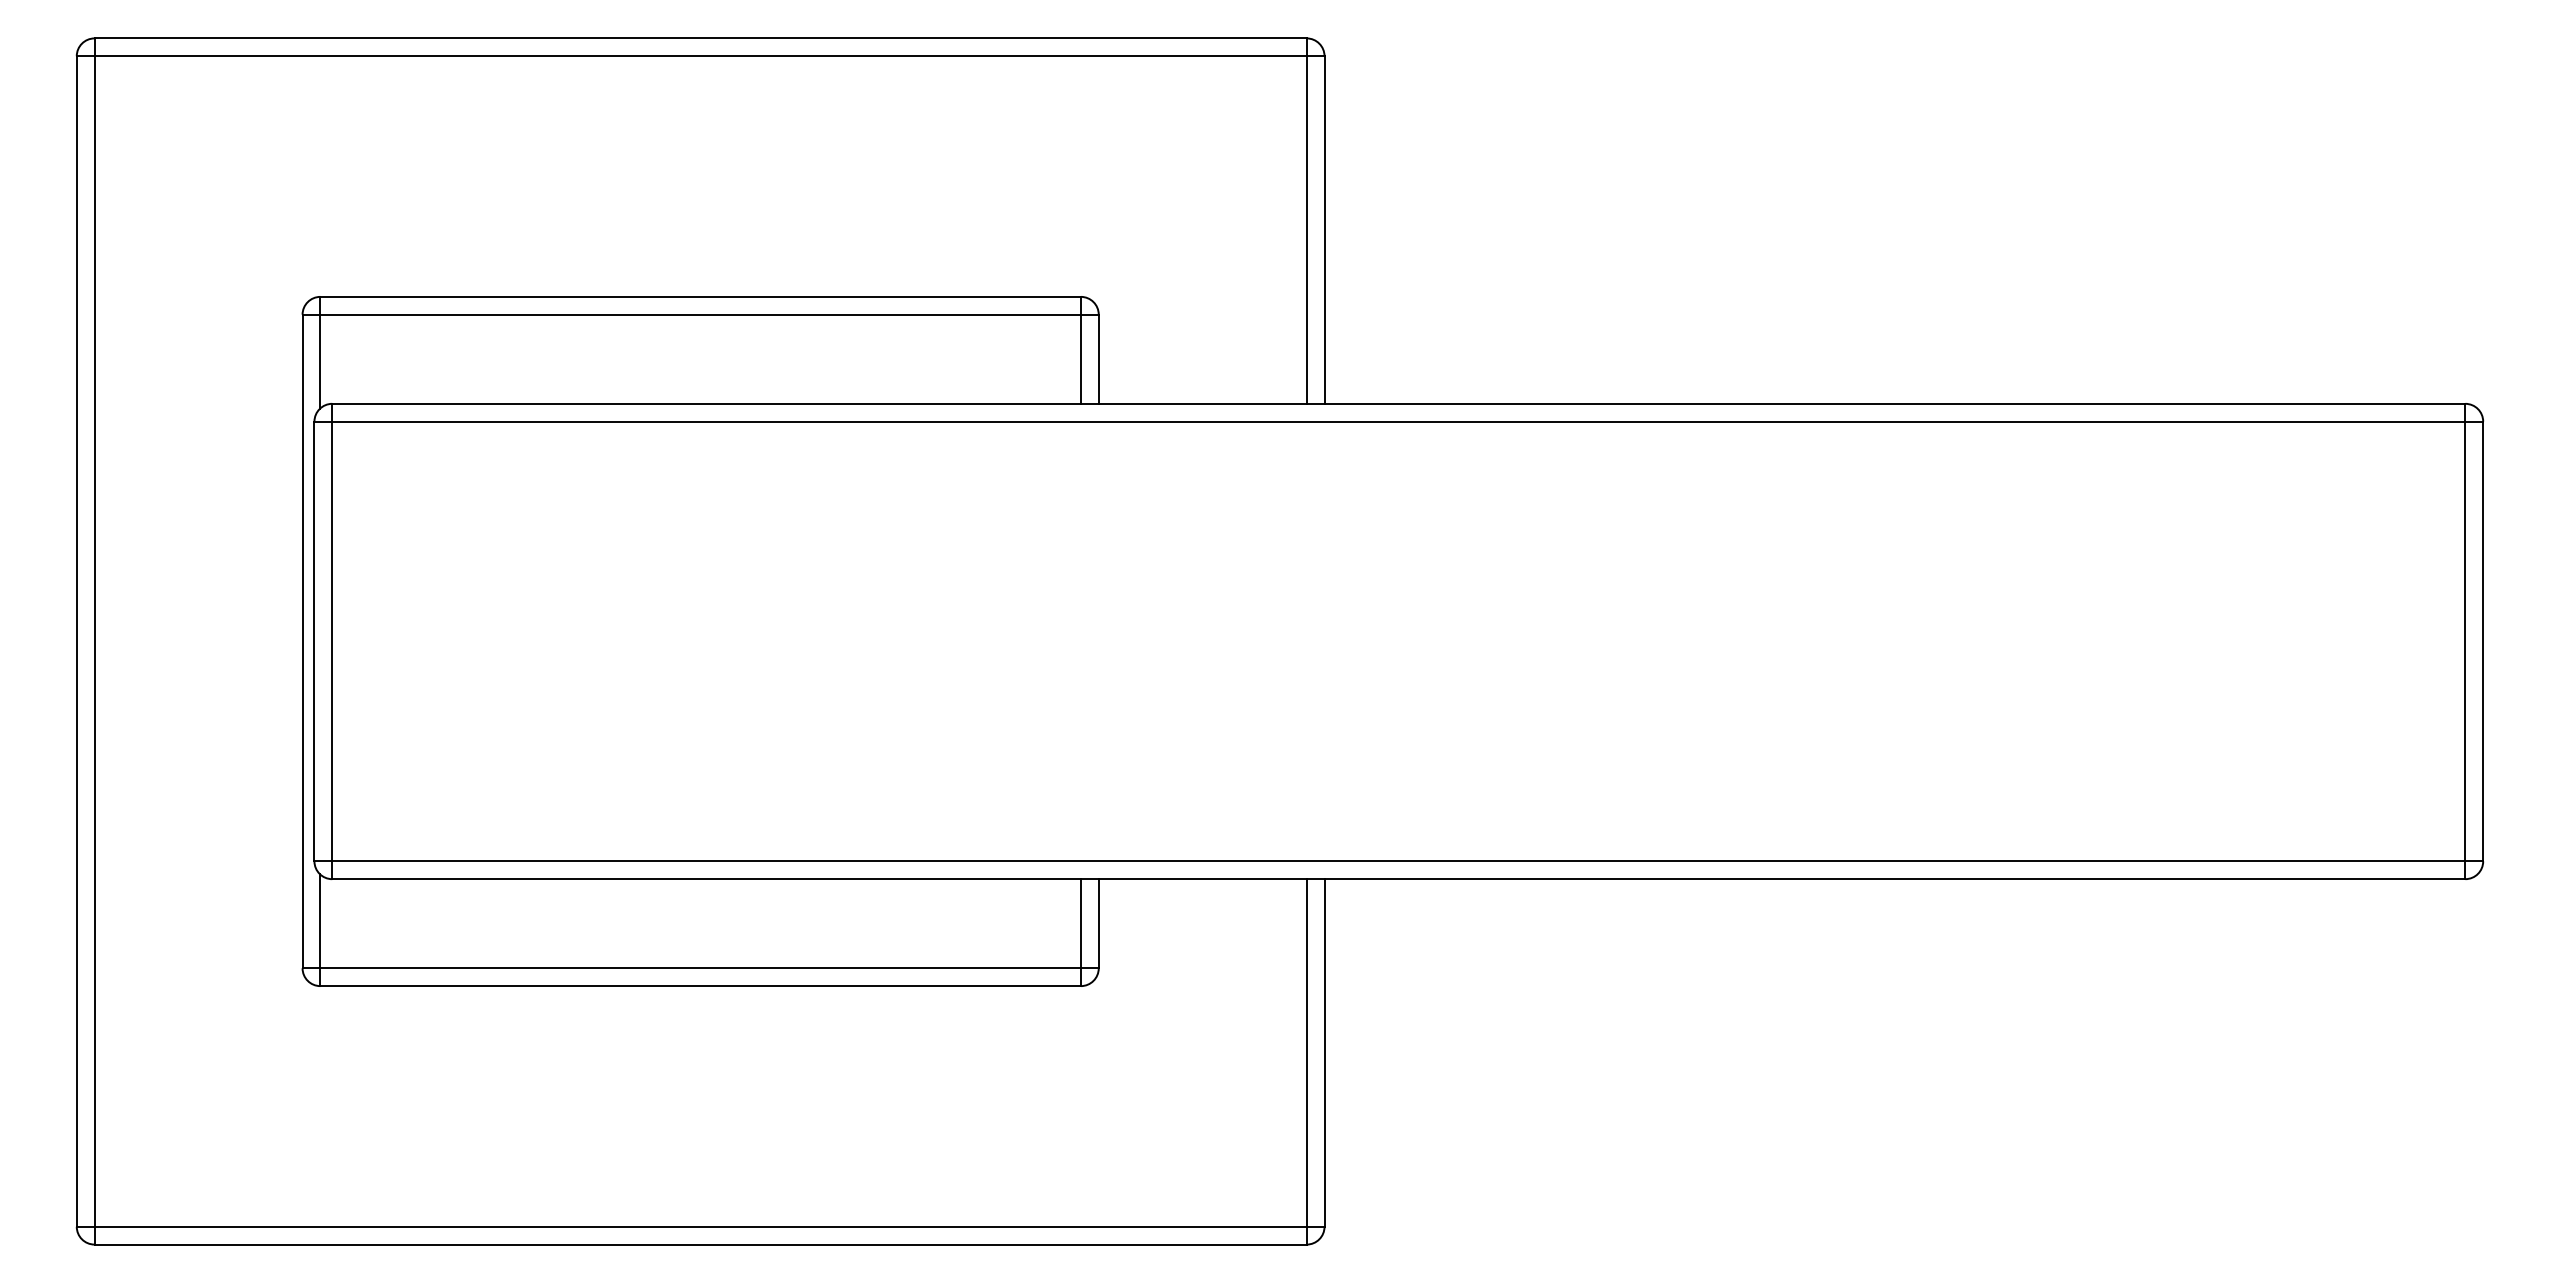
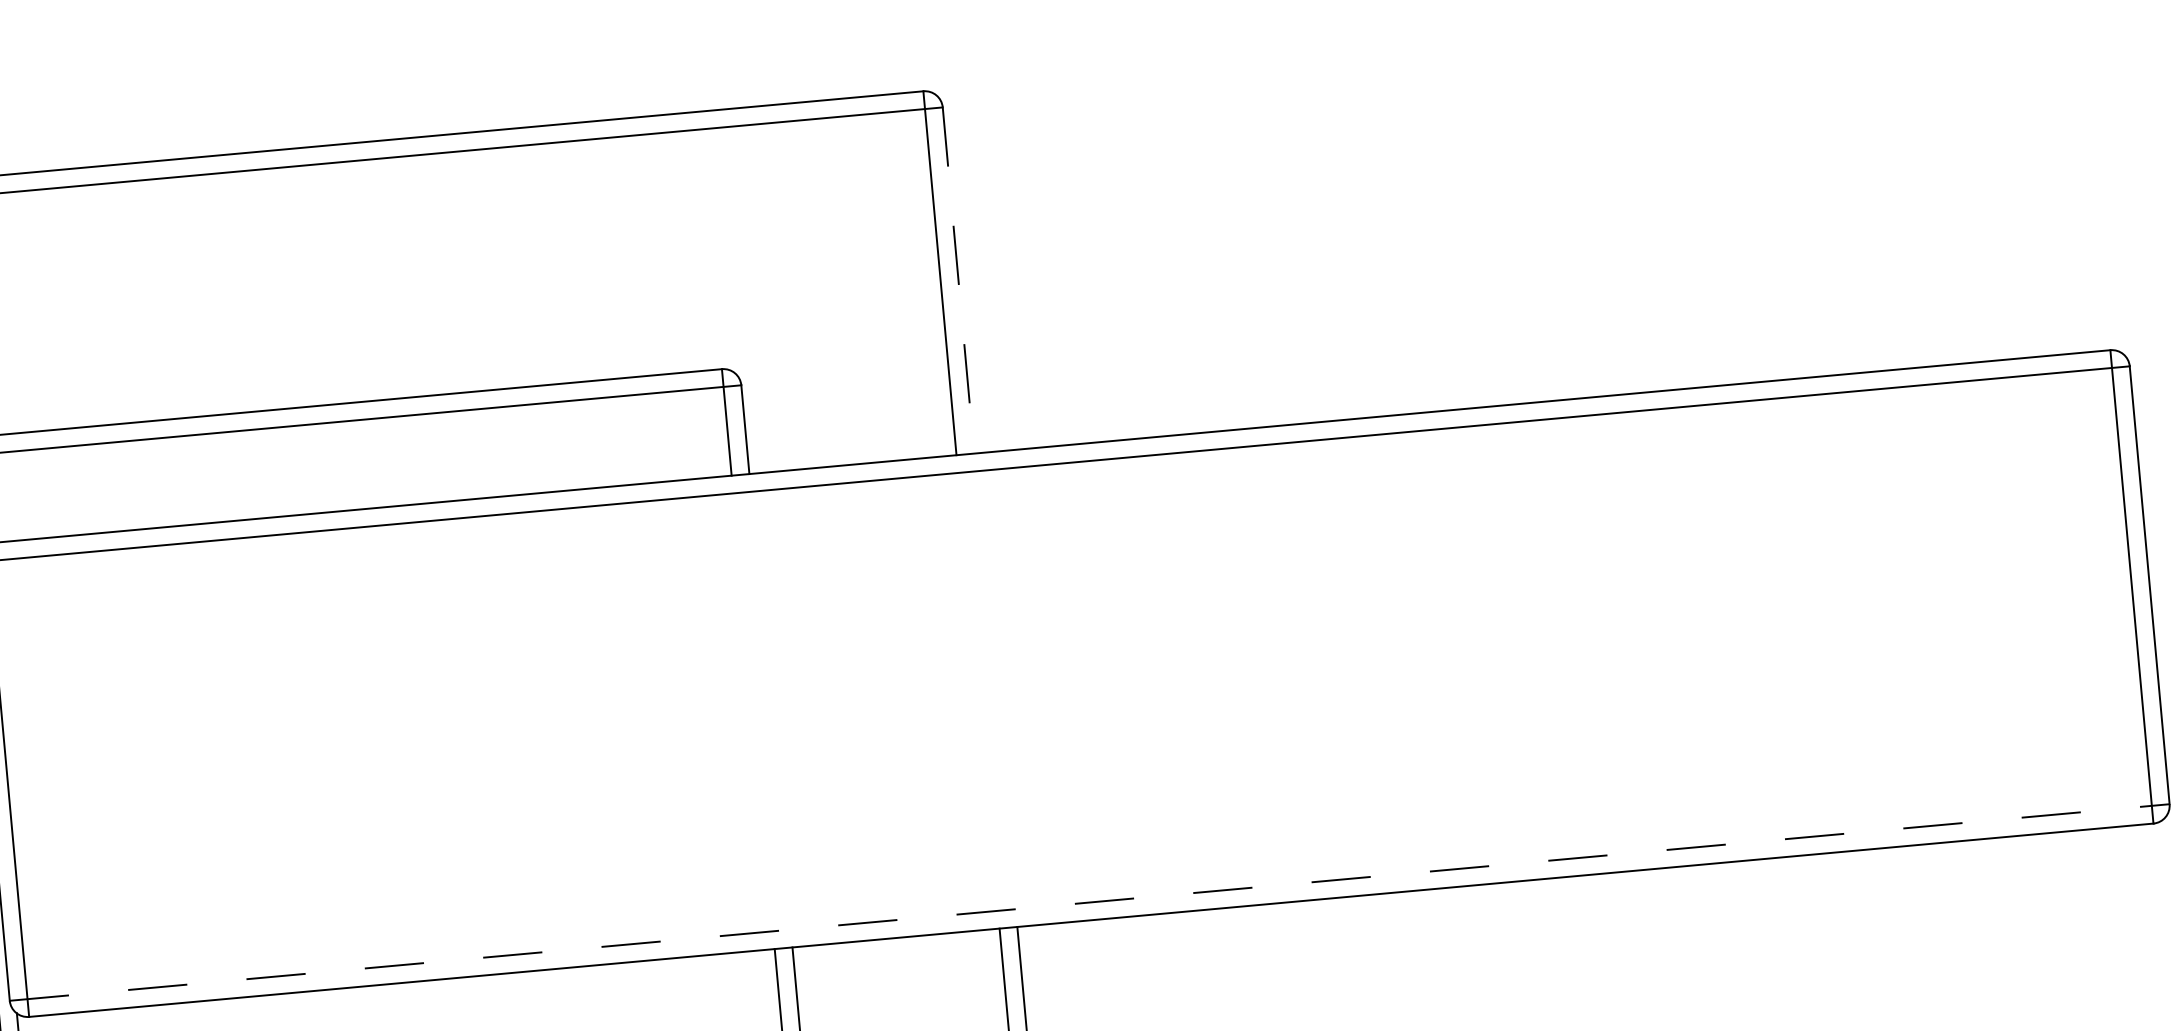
line: (1324, 230) -> (958, 280), solid -> dashed
line: (1399, 861) -> (1090, 902), solid -> dashed

